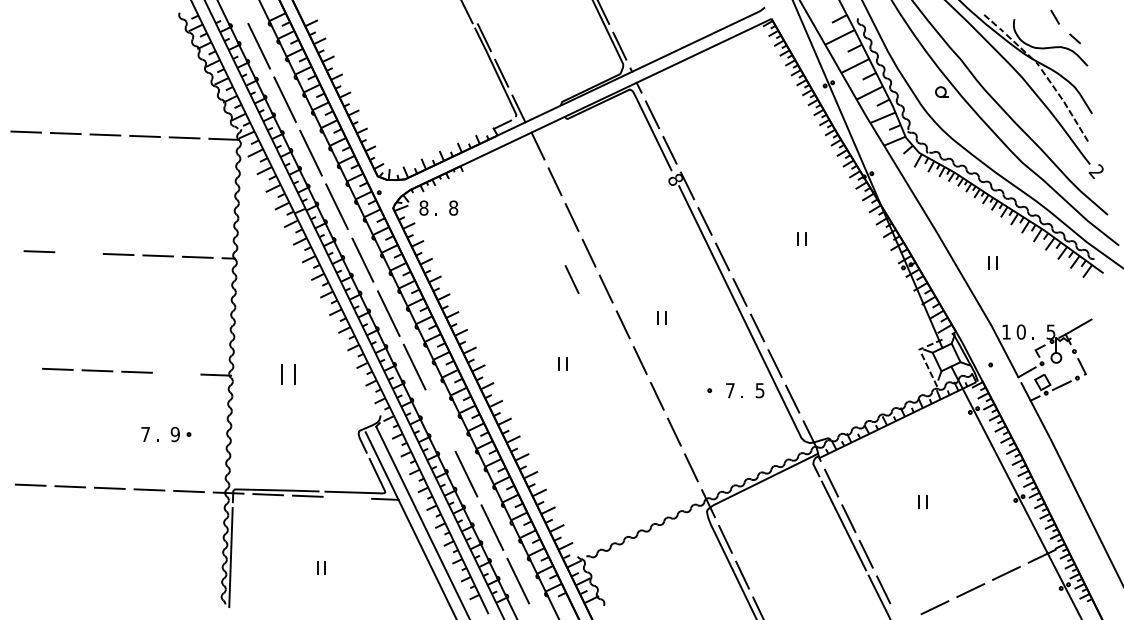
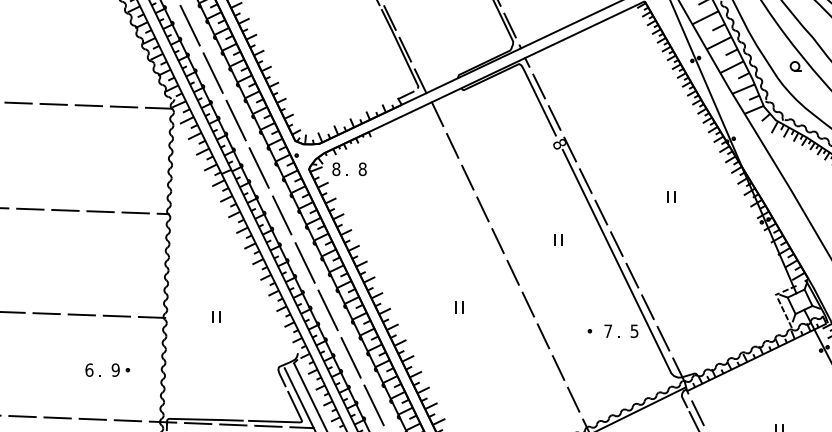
line: (78, 252) -> (29, 208), added
line: (571, 279) -> (467, 232), removed
part: (661, 317) -> (557, 239), moved
line: (176, 373) -> (116, 316), added
part: (288, 374) -> (216, 316), size x0.62
line: (440, 420) -> (351, 357), added
text: (145, 434) -> (89, 370), 7 -> 6
line: (347, 497) -> (268, 426), added

